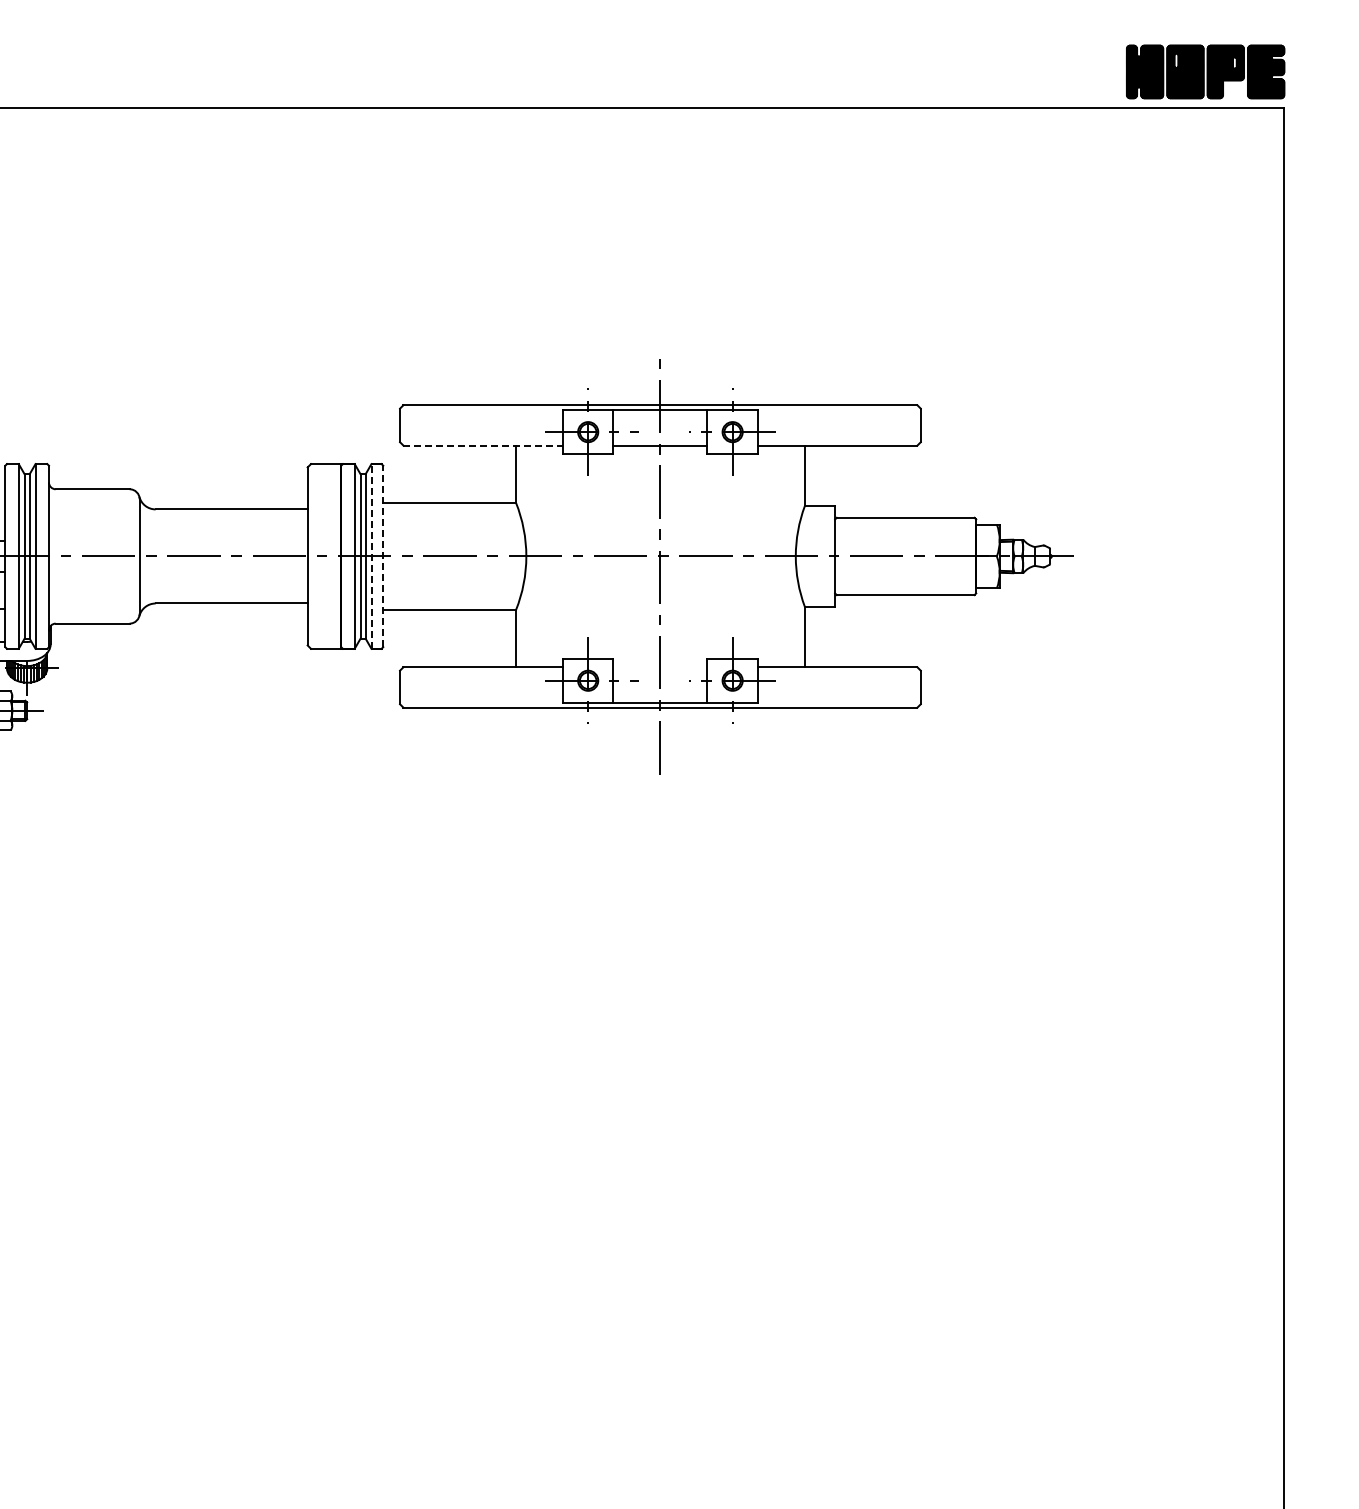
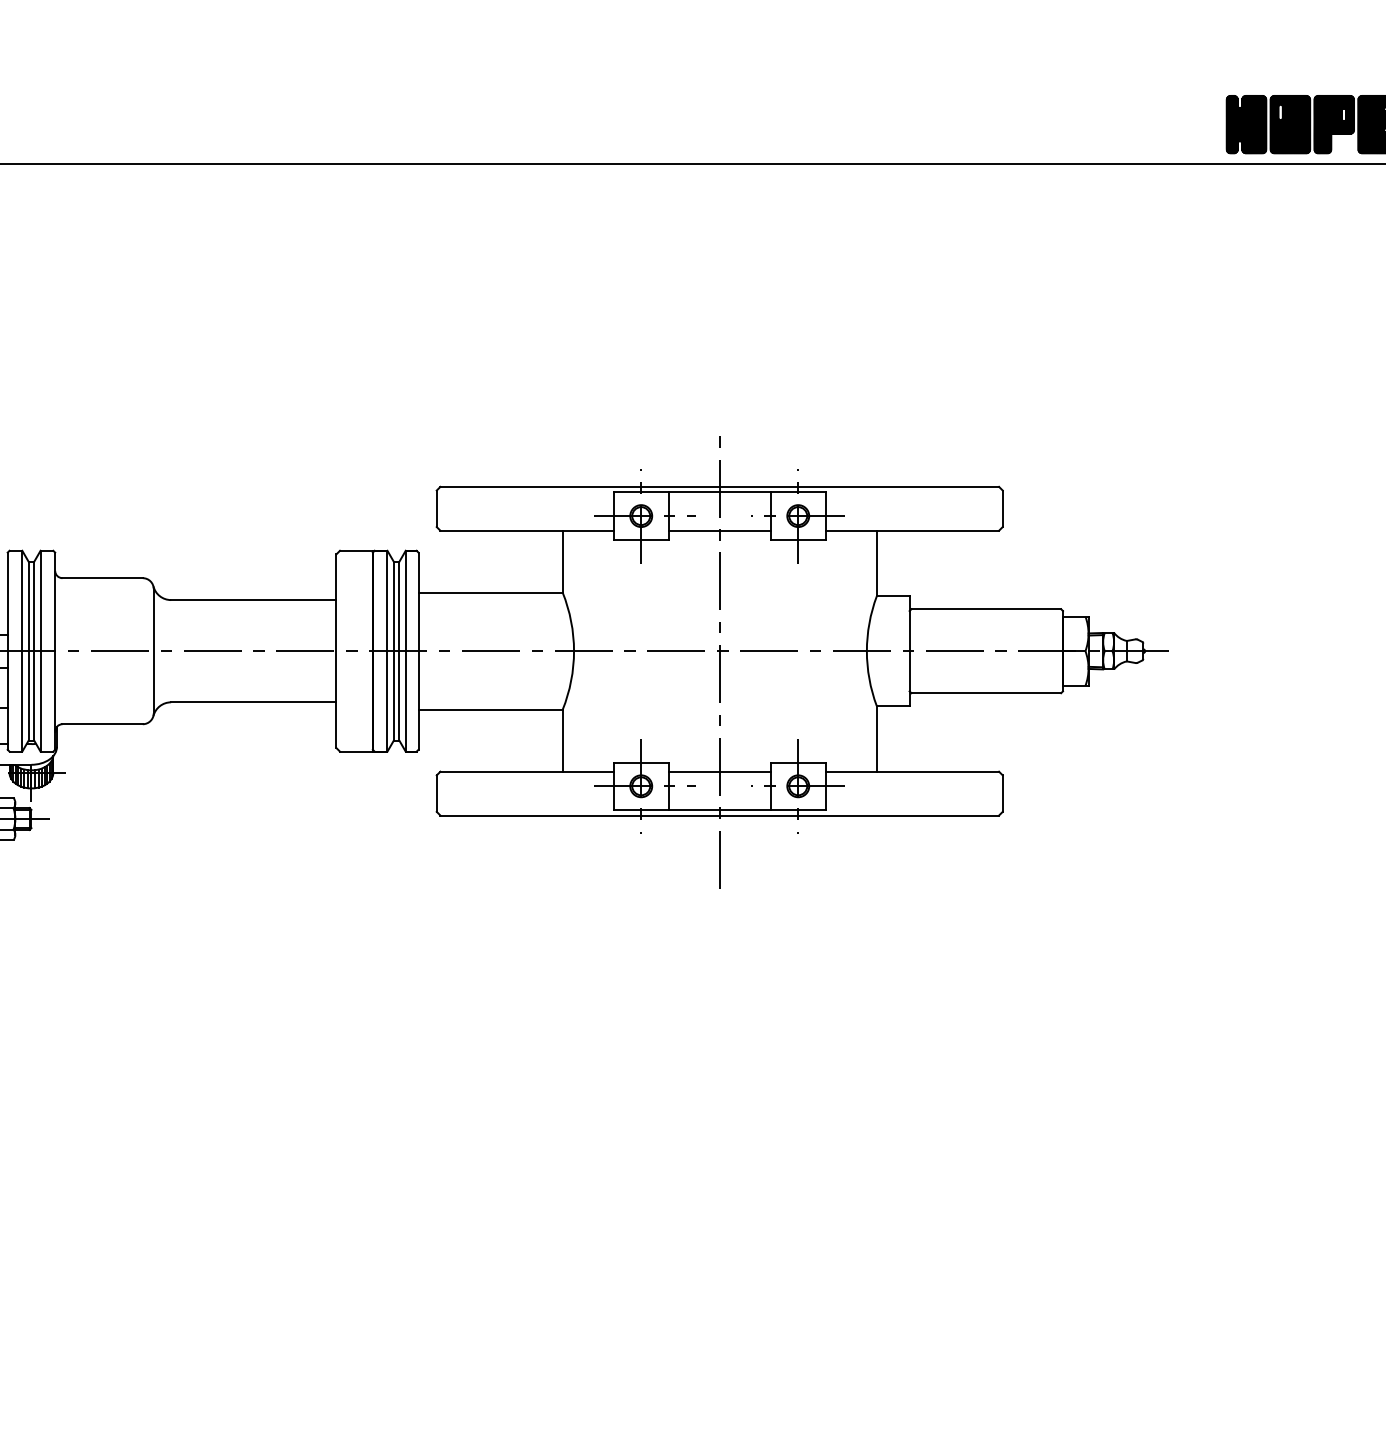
line: (483, 445) -> (527, 530), dashed -> solid
line: (371, 555) -> (405, 650), dashed -> solid
line: (383, 556) -> (418, 651), dashed -> solid
line: (660, 667) -> (719, 771), added

